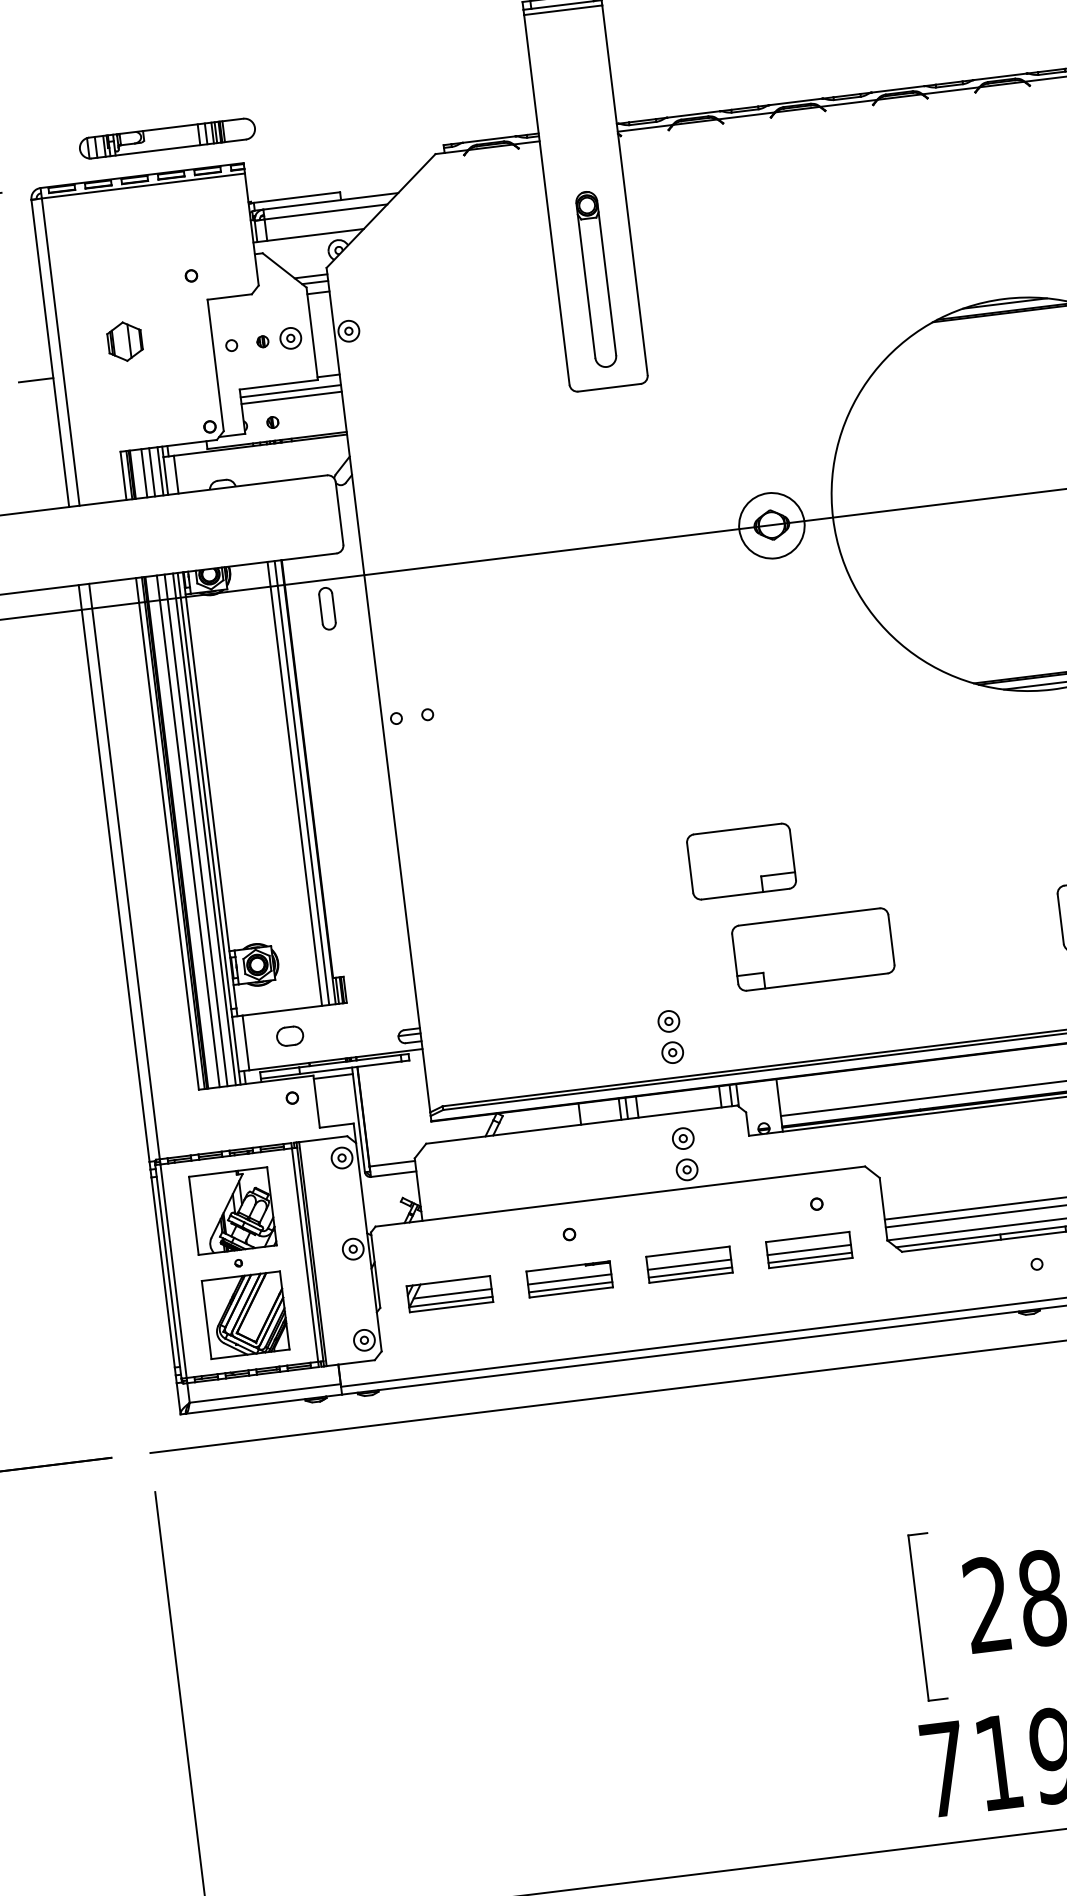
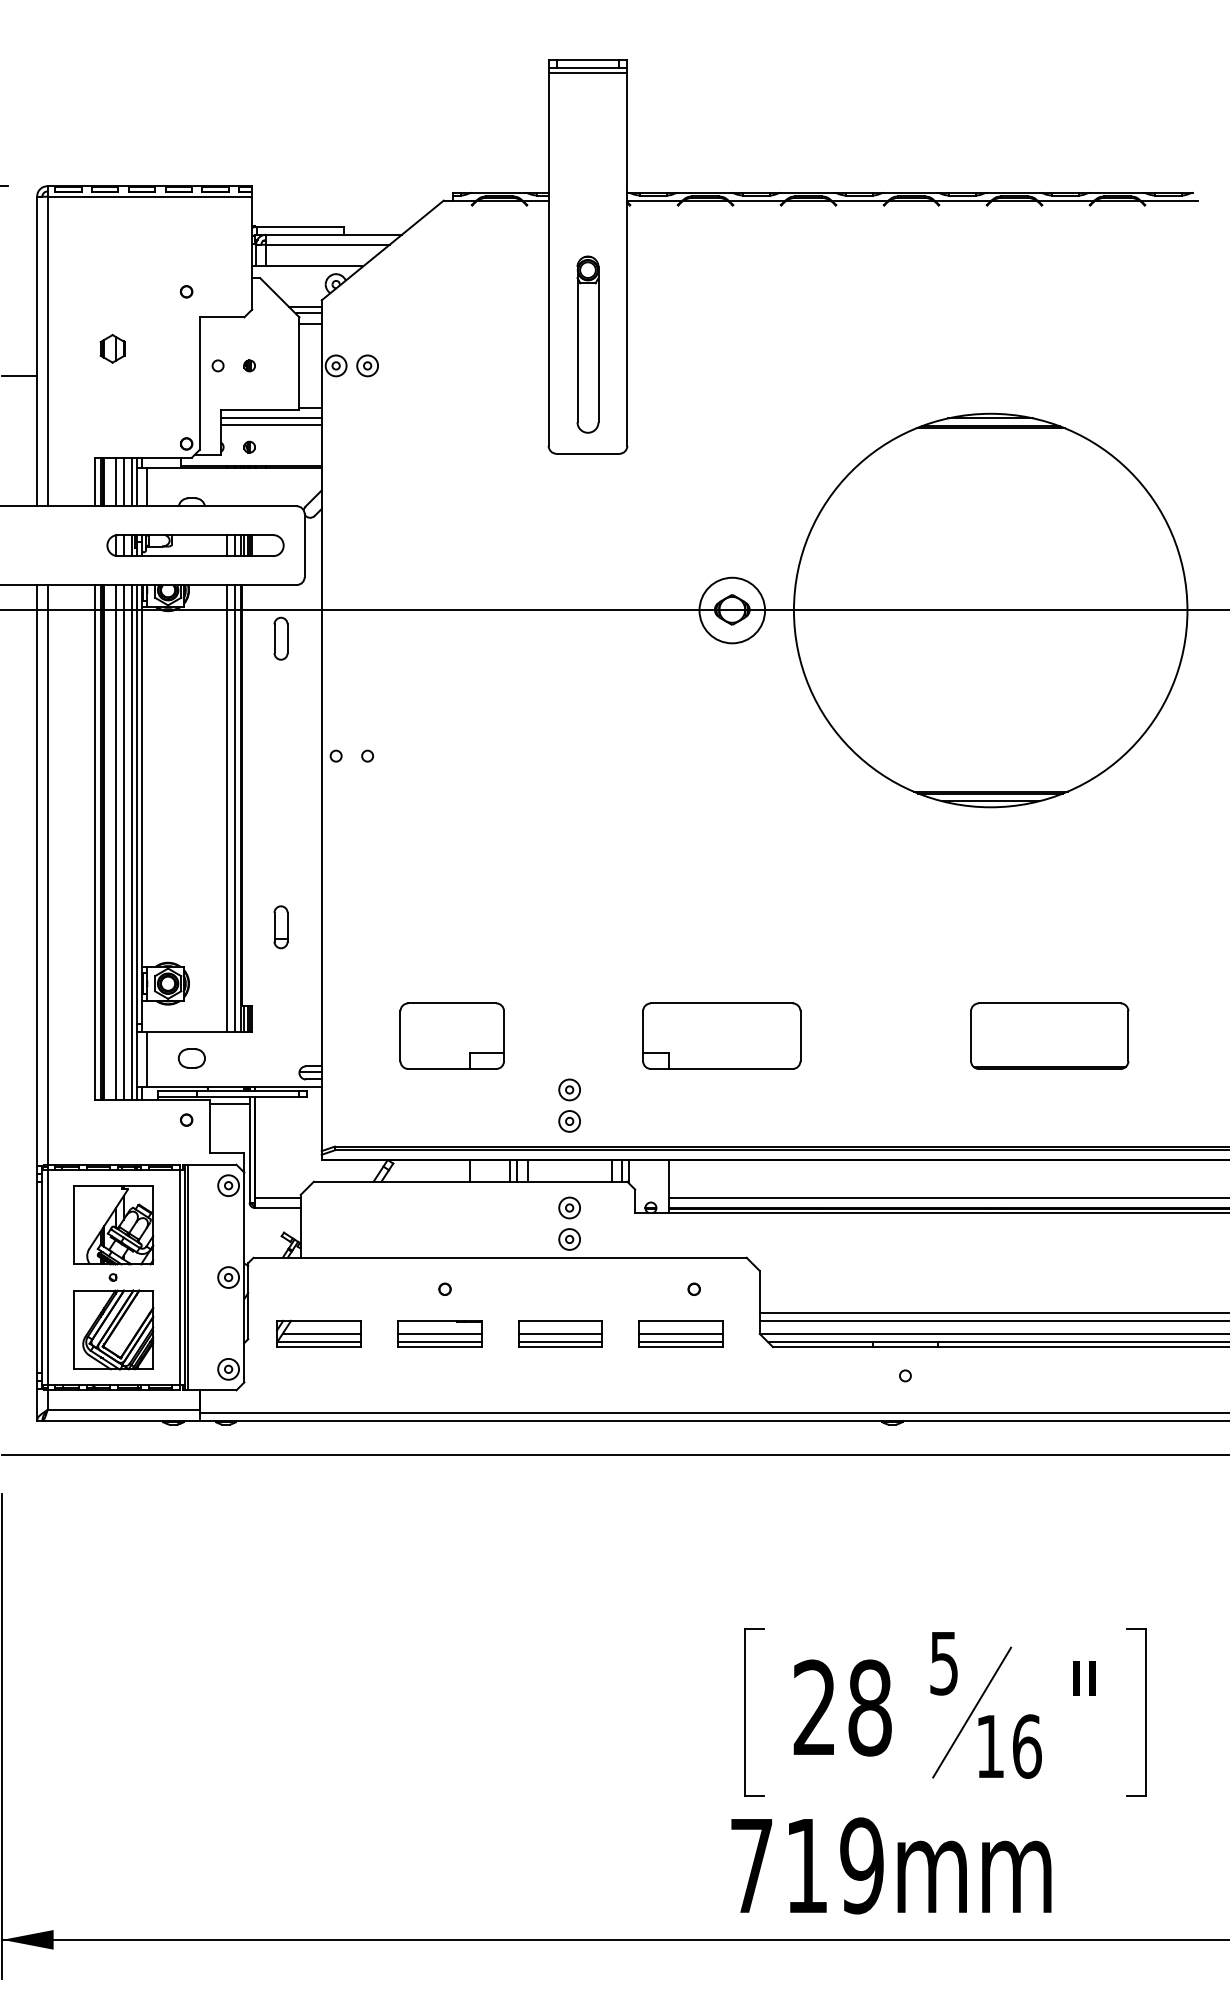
part: (167, 138) -> (195, 545), moved
part: (290, 337) -> (367, 365), moved
part: (124, 341) -> (112, 348), size x0.71
part: (740, 861) -> (451, 1035), moved
part: (362, 895) -> (280, 927), added

